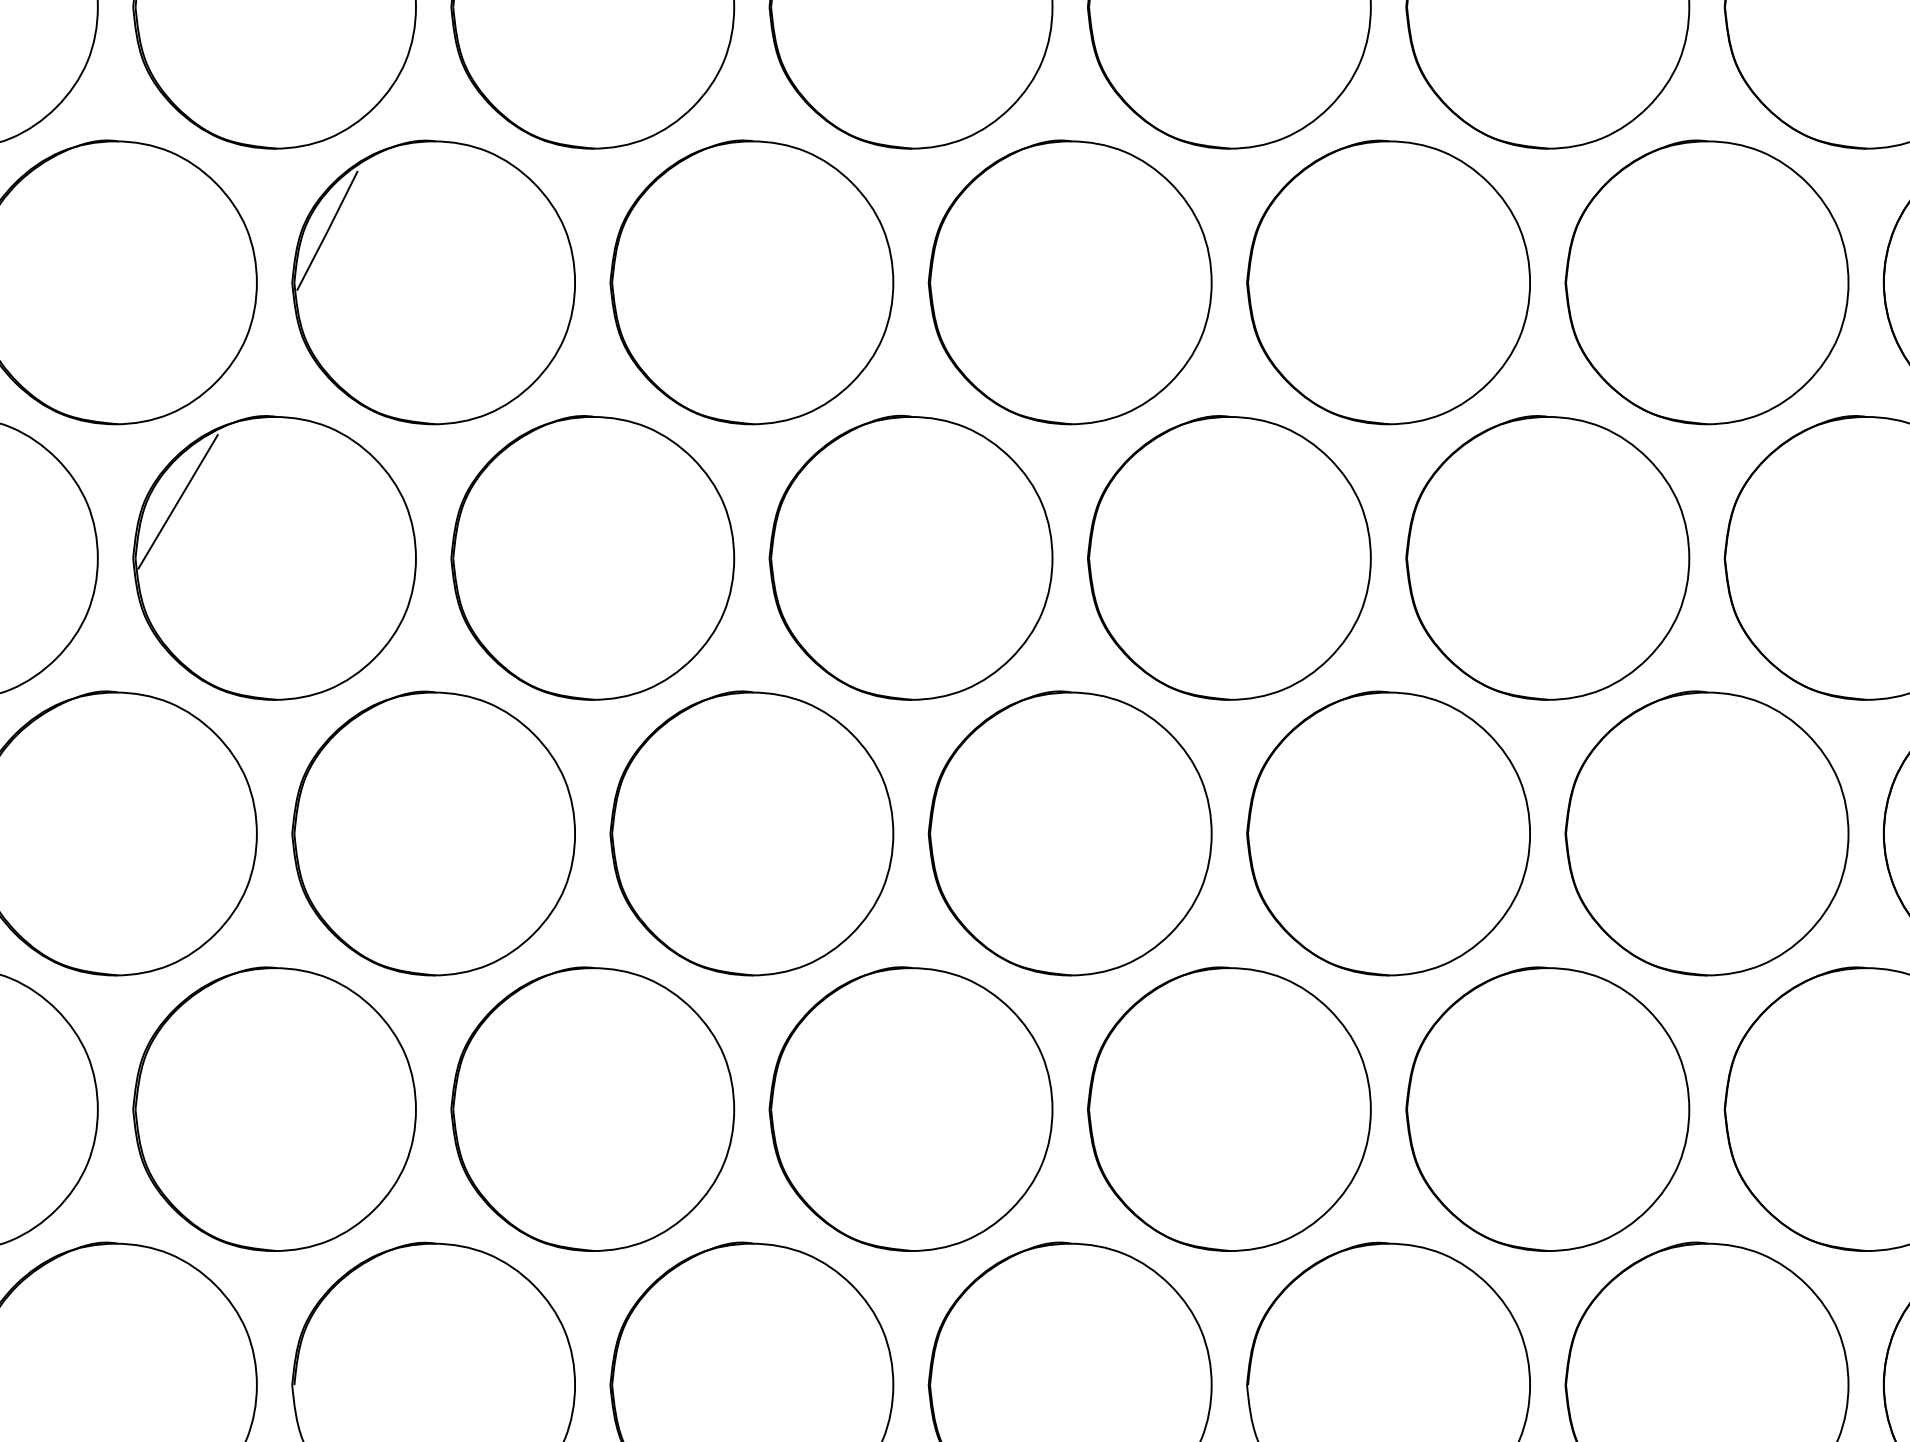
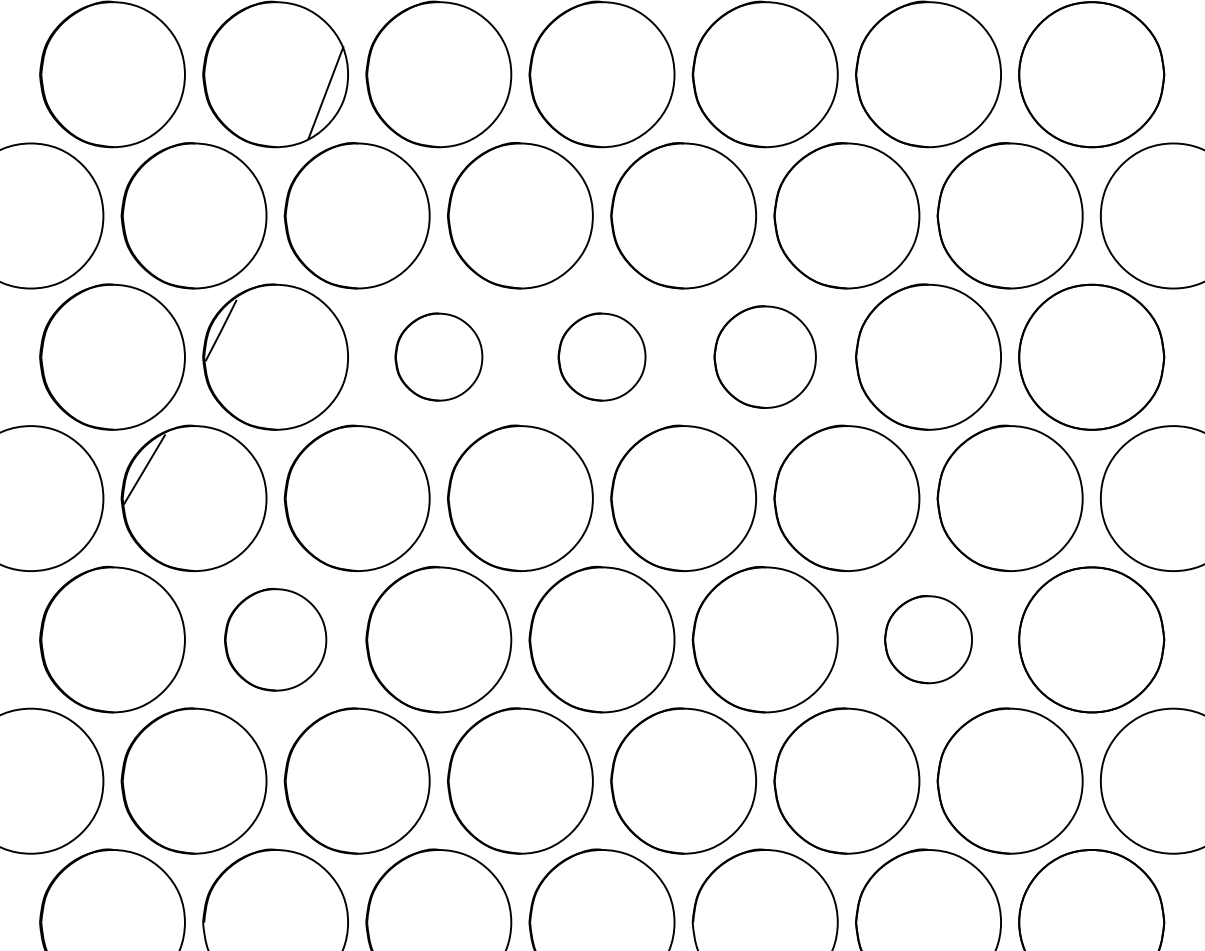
part: (751, 281) -> (438, 356), size x0.6
part: (1069, 281) -> (601, 356), size x0.6
part: (1387, 281) -> (764, 356), size x0.7
part: (433, 833) -> (275, 639), size x0.7
part: (1707, 833) -> (928, 639), size x0.6

